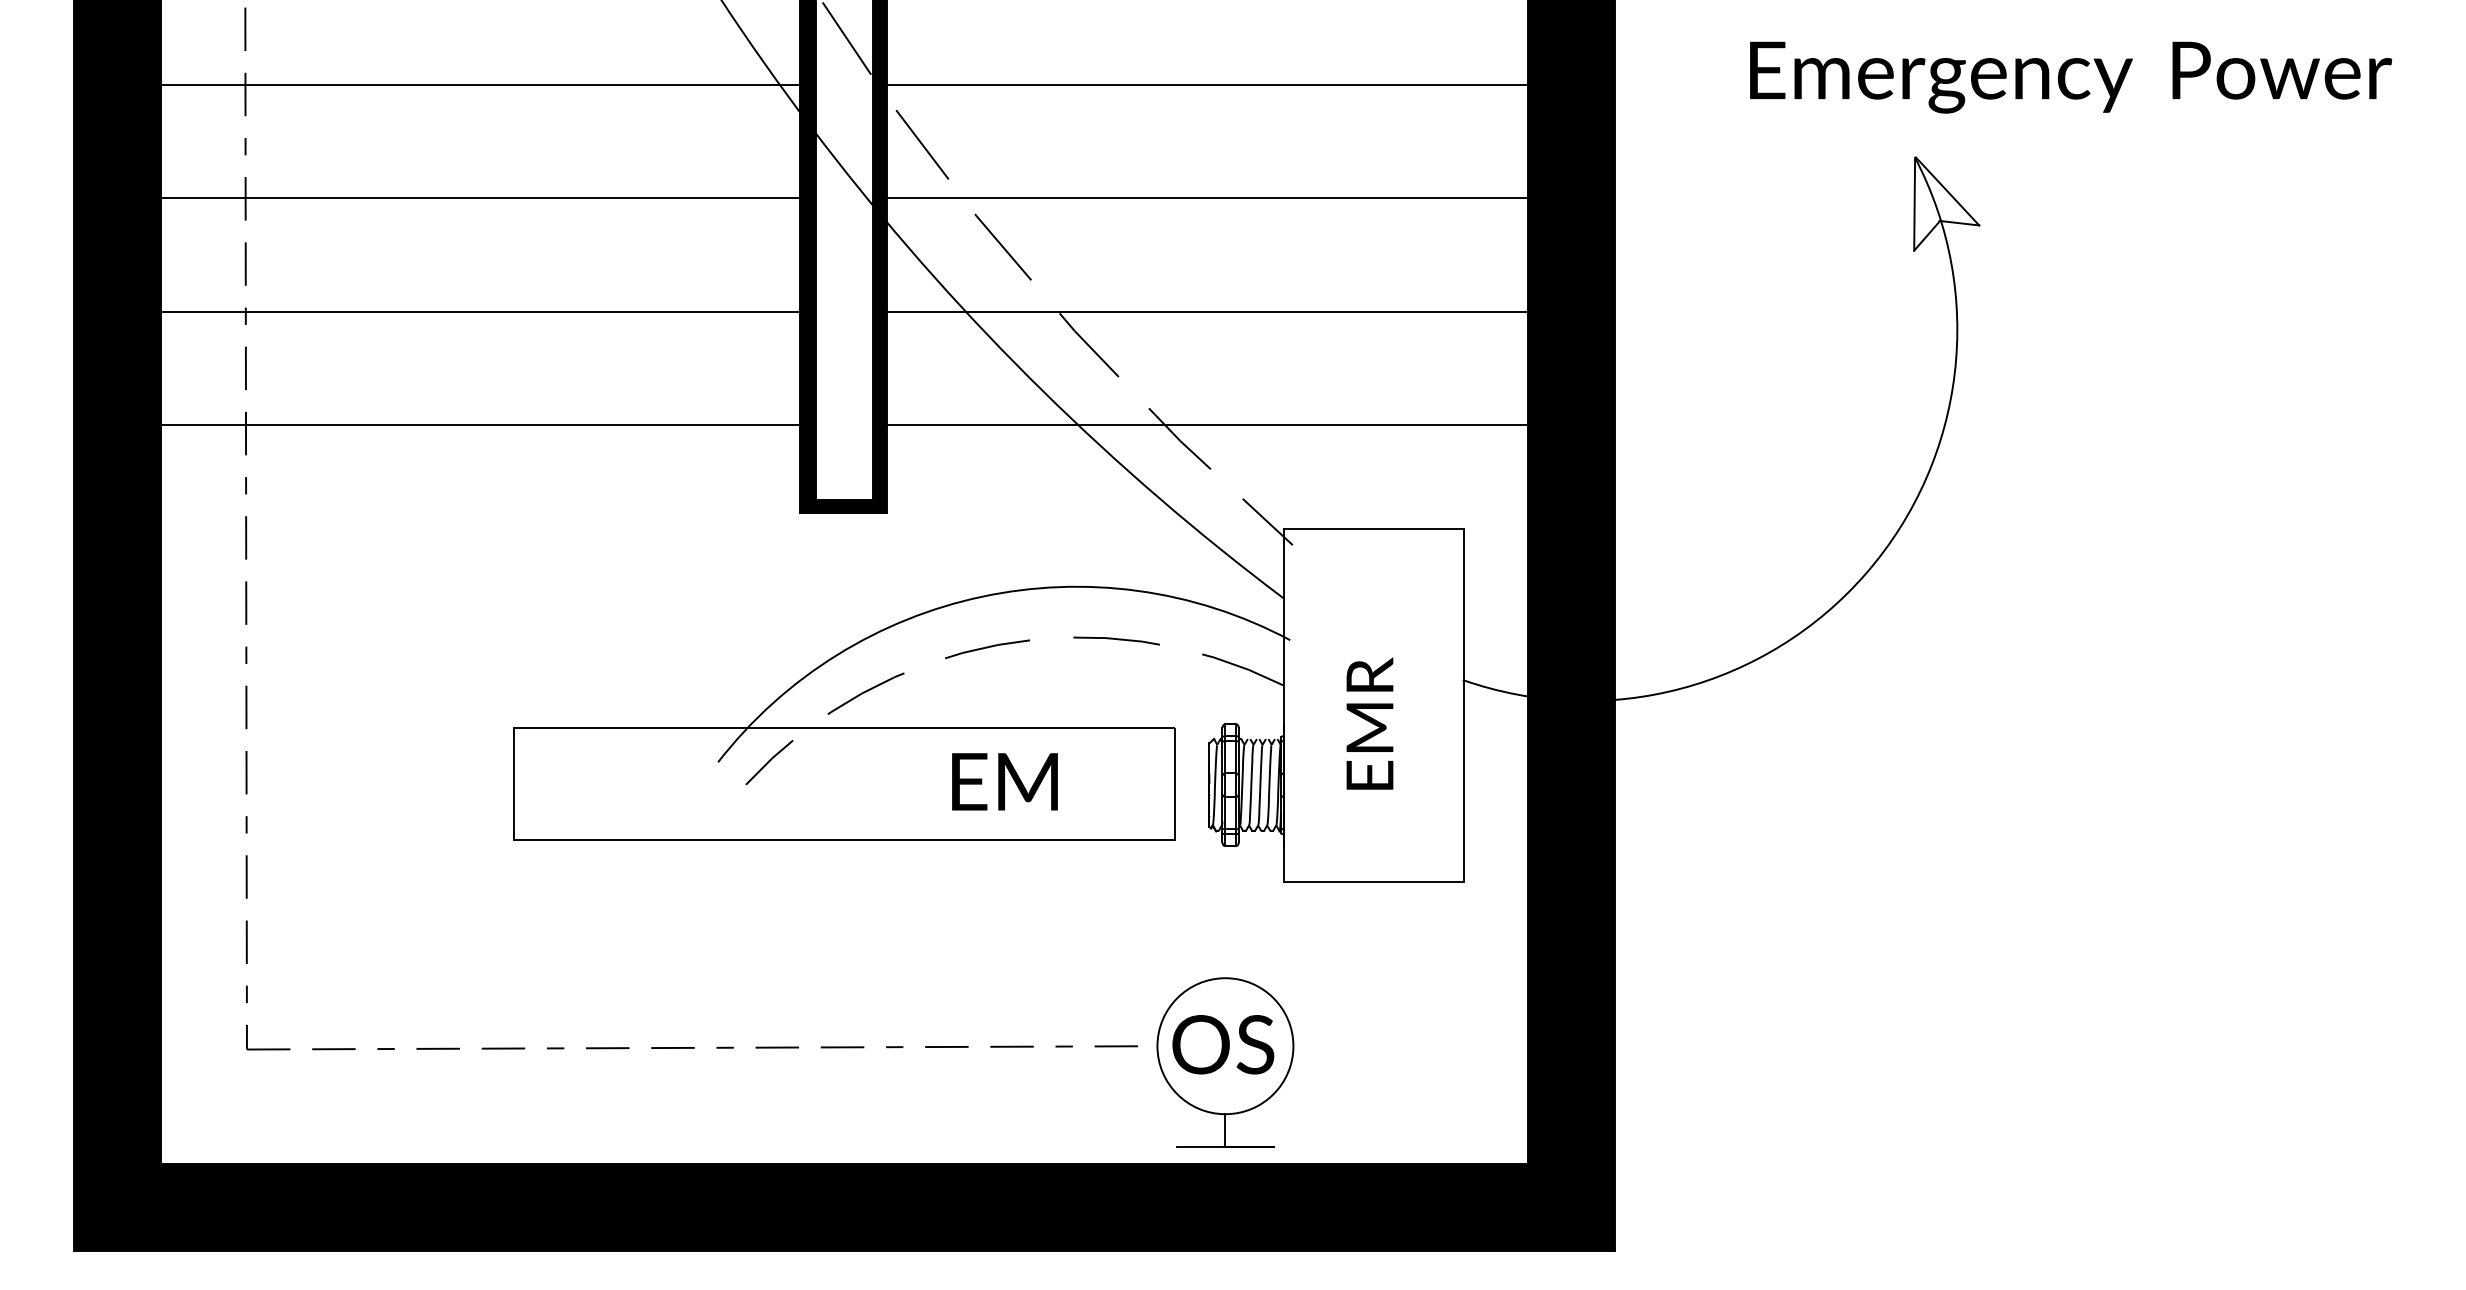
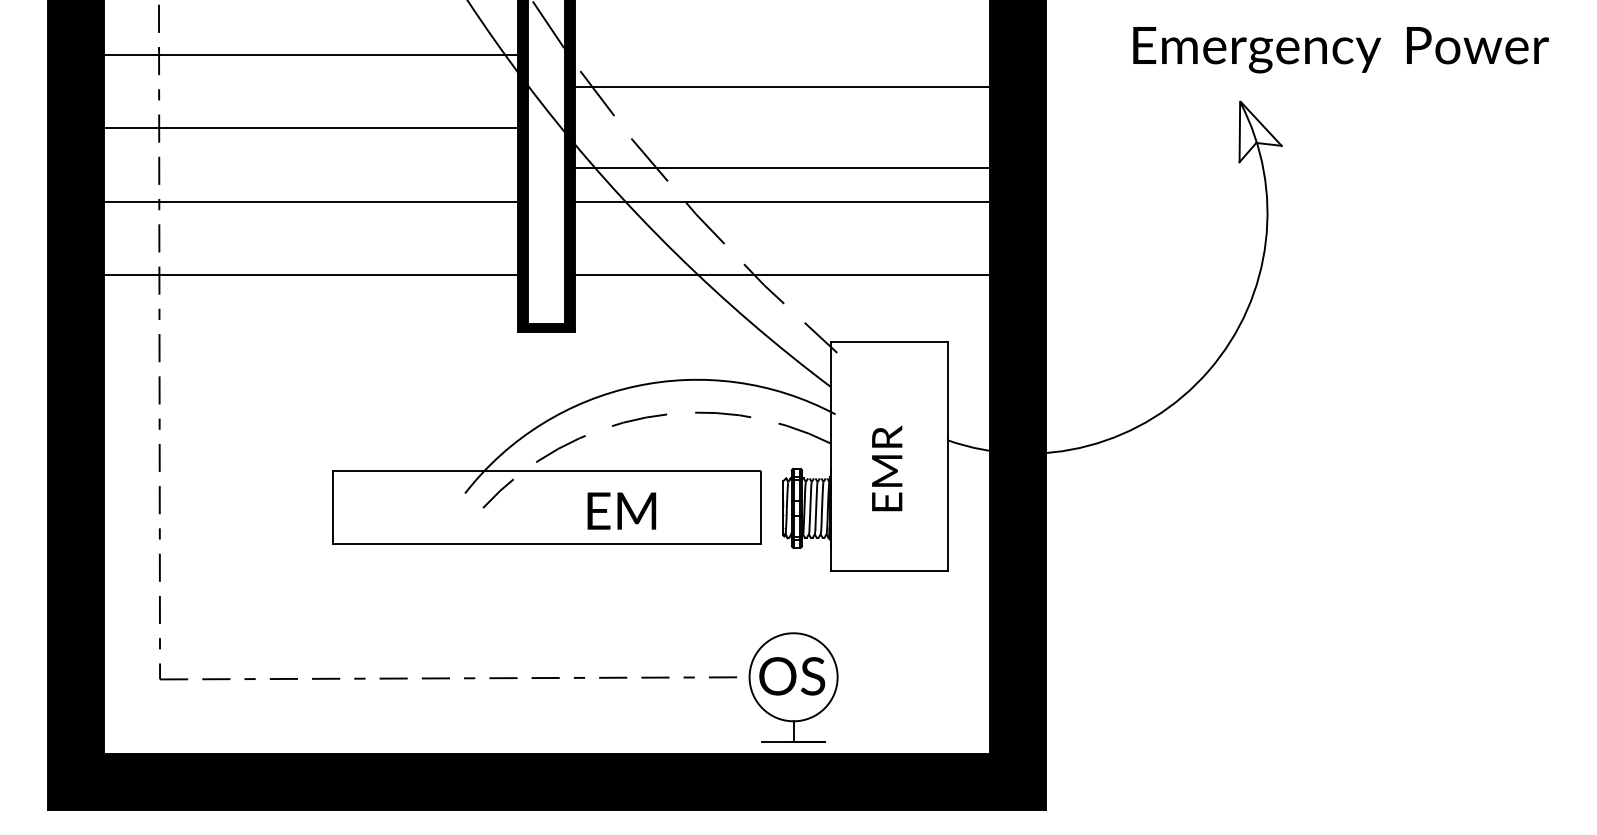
line: (1206, 84) -> (781, 86), moved
line: (1206, 198) -> (781, 168), moved
text: (1004, 780) -> (621, 510), moved

